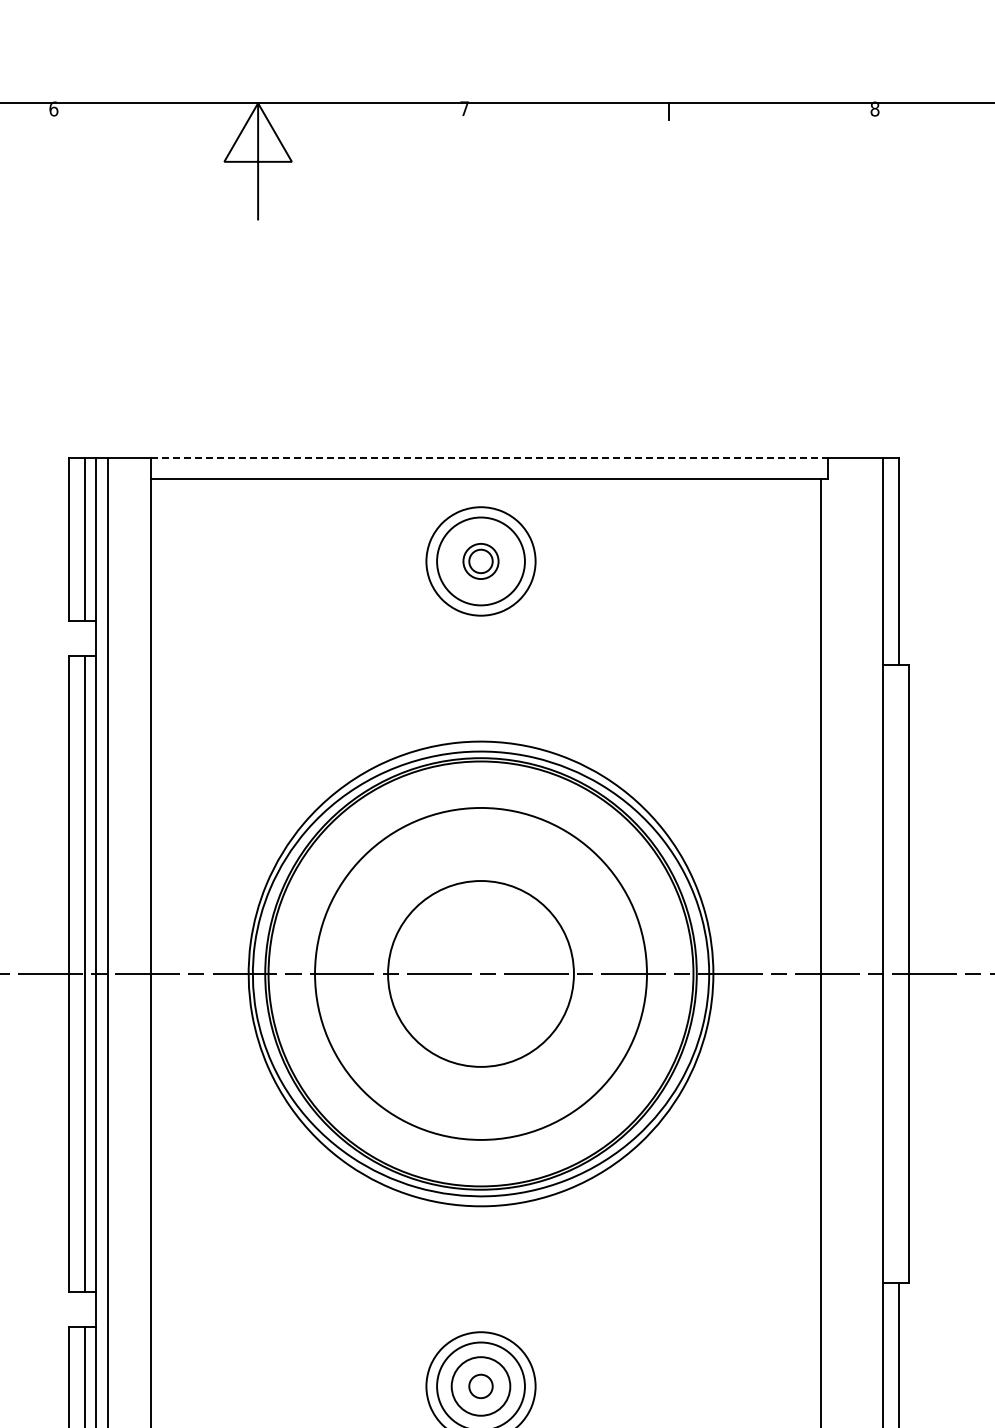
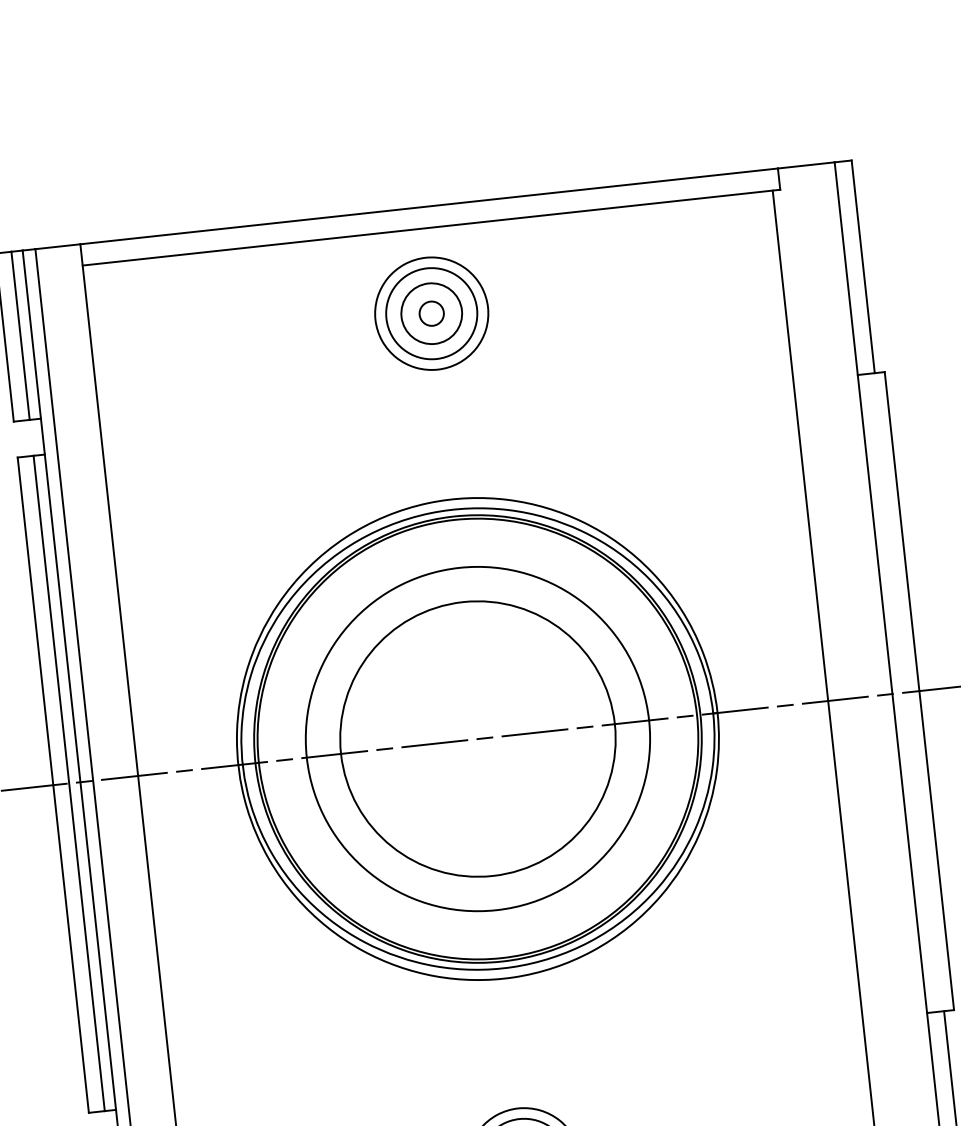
line: (490, 458) -> (430, 206), dashed -> solid
circle: (480, 561) -> (431, 313), size x1.67
circle: (480, 973) -> (477, 738), size x1.43

